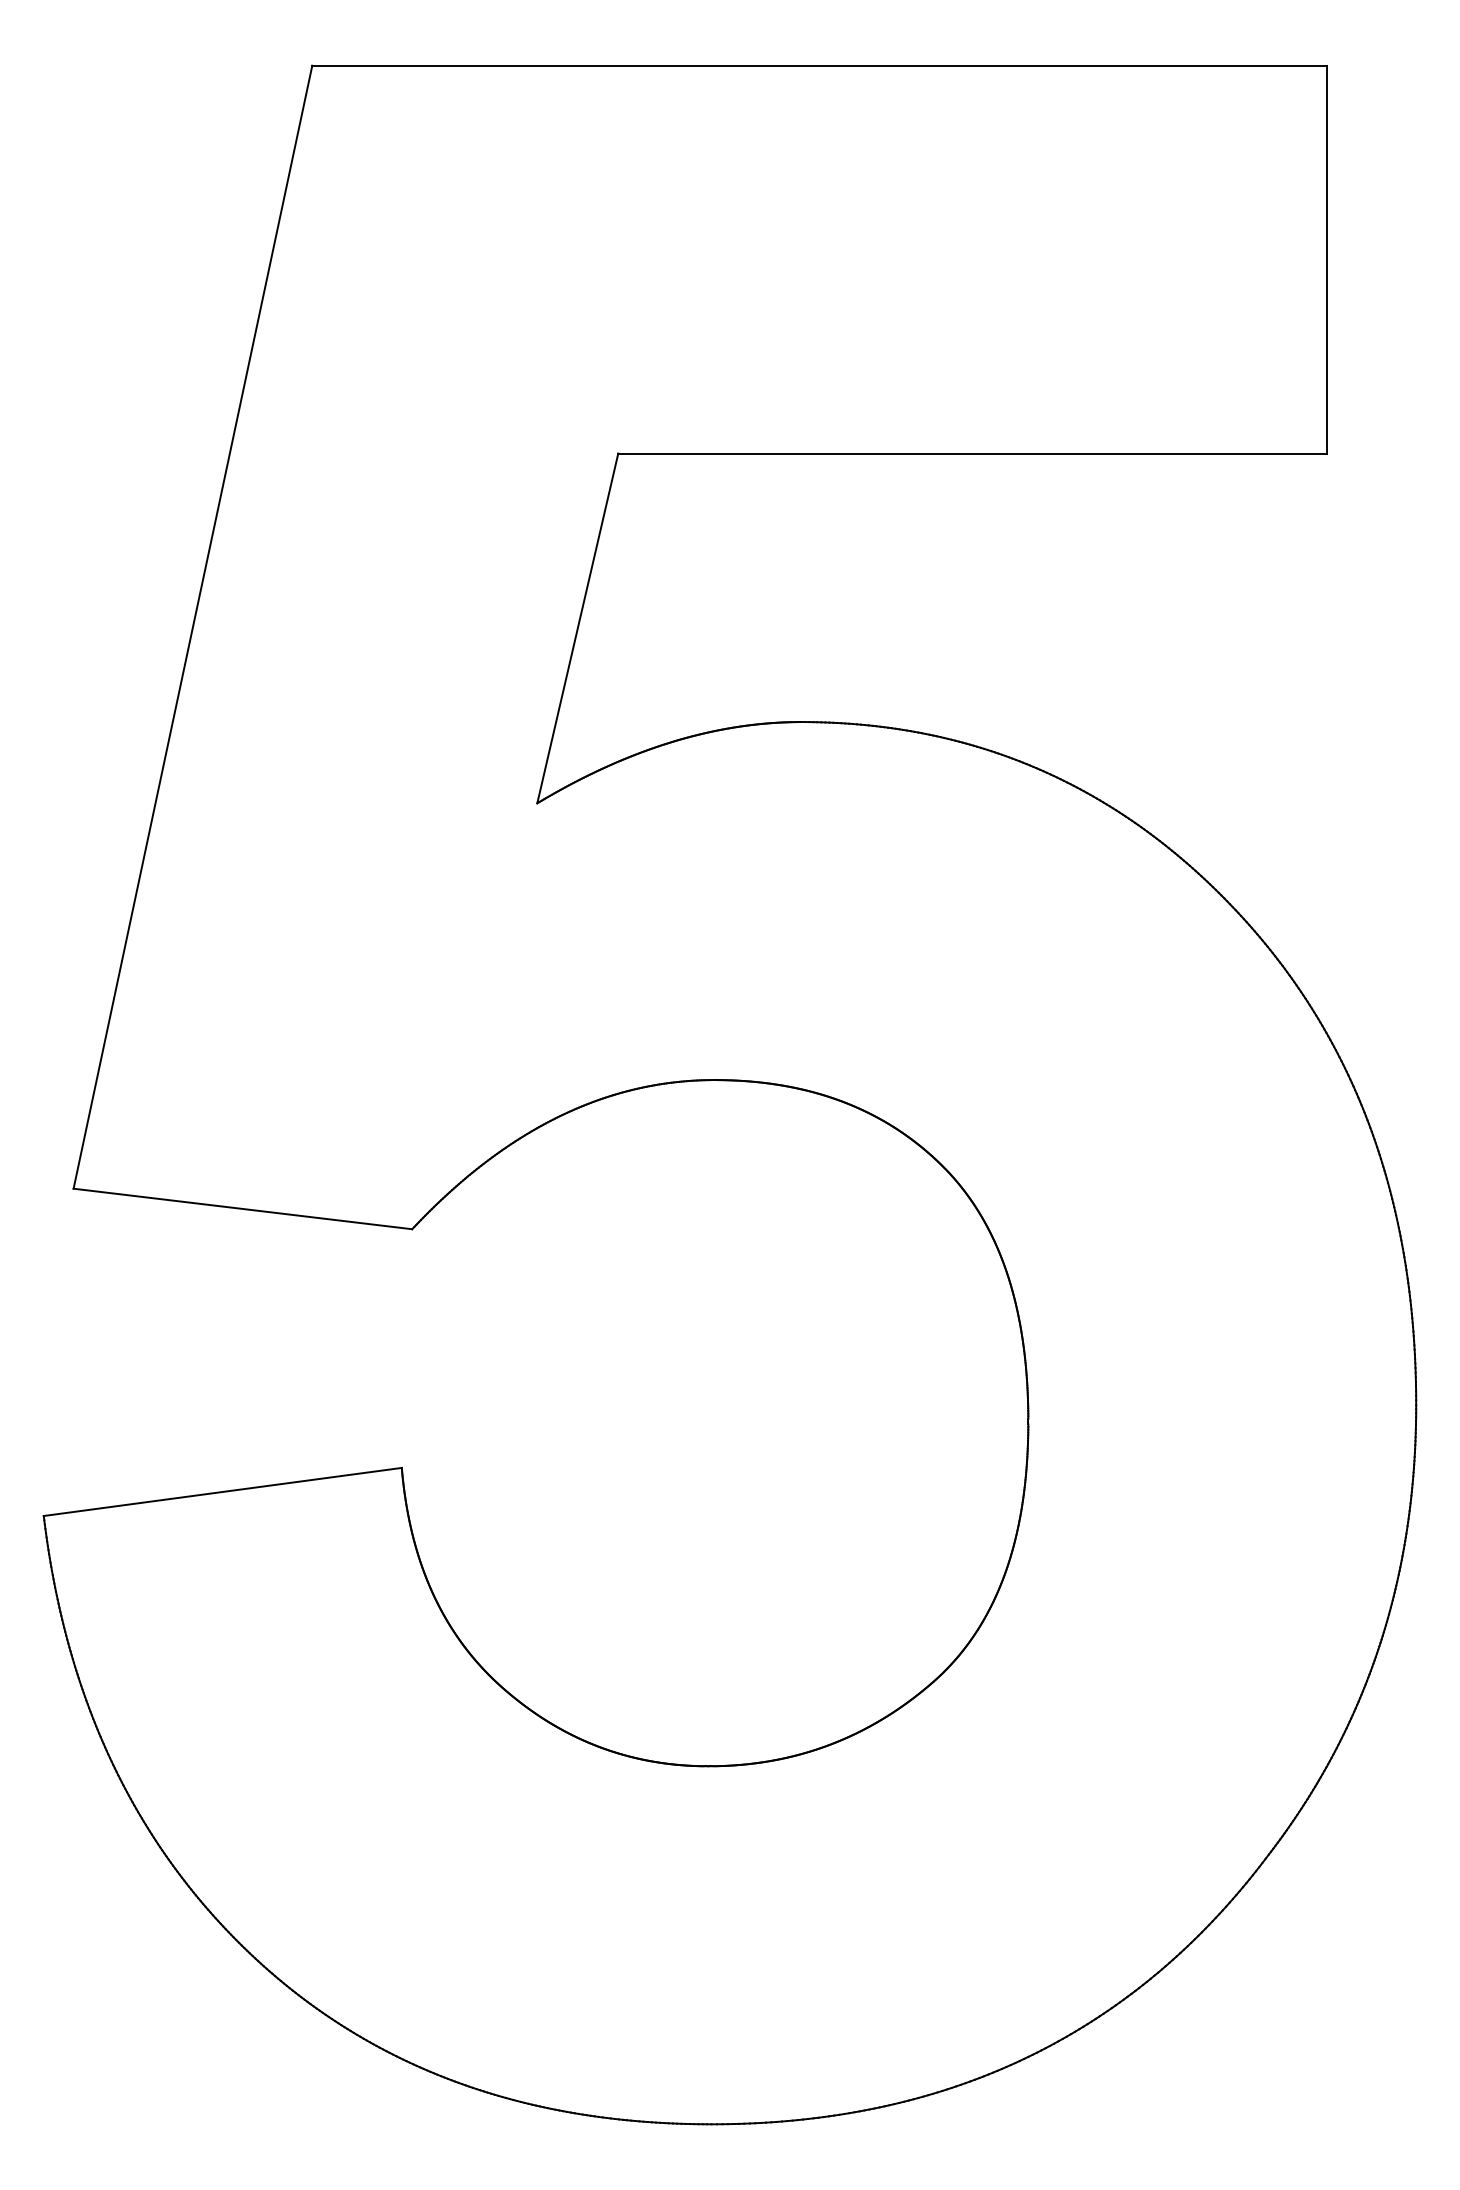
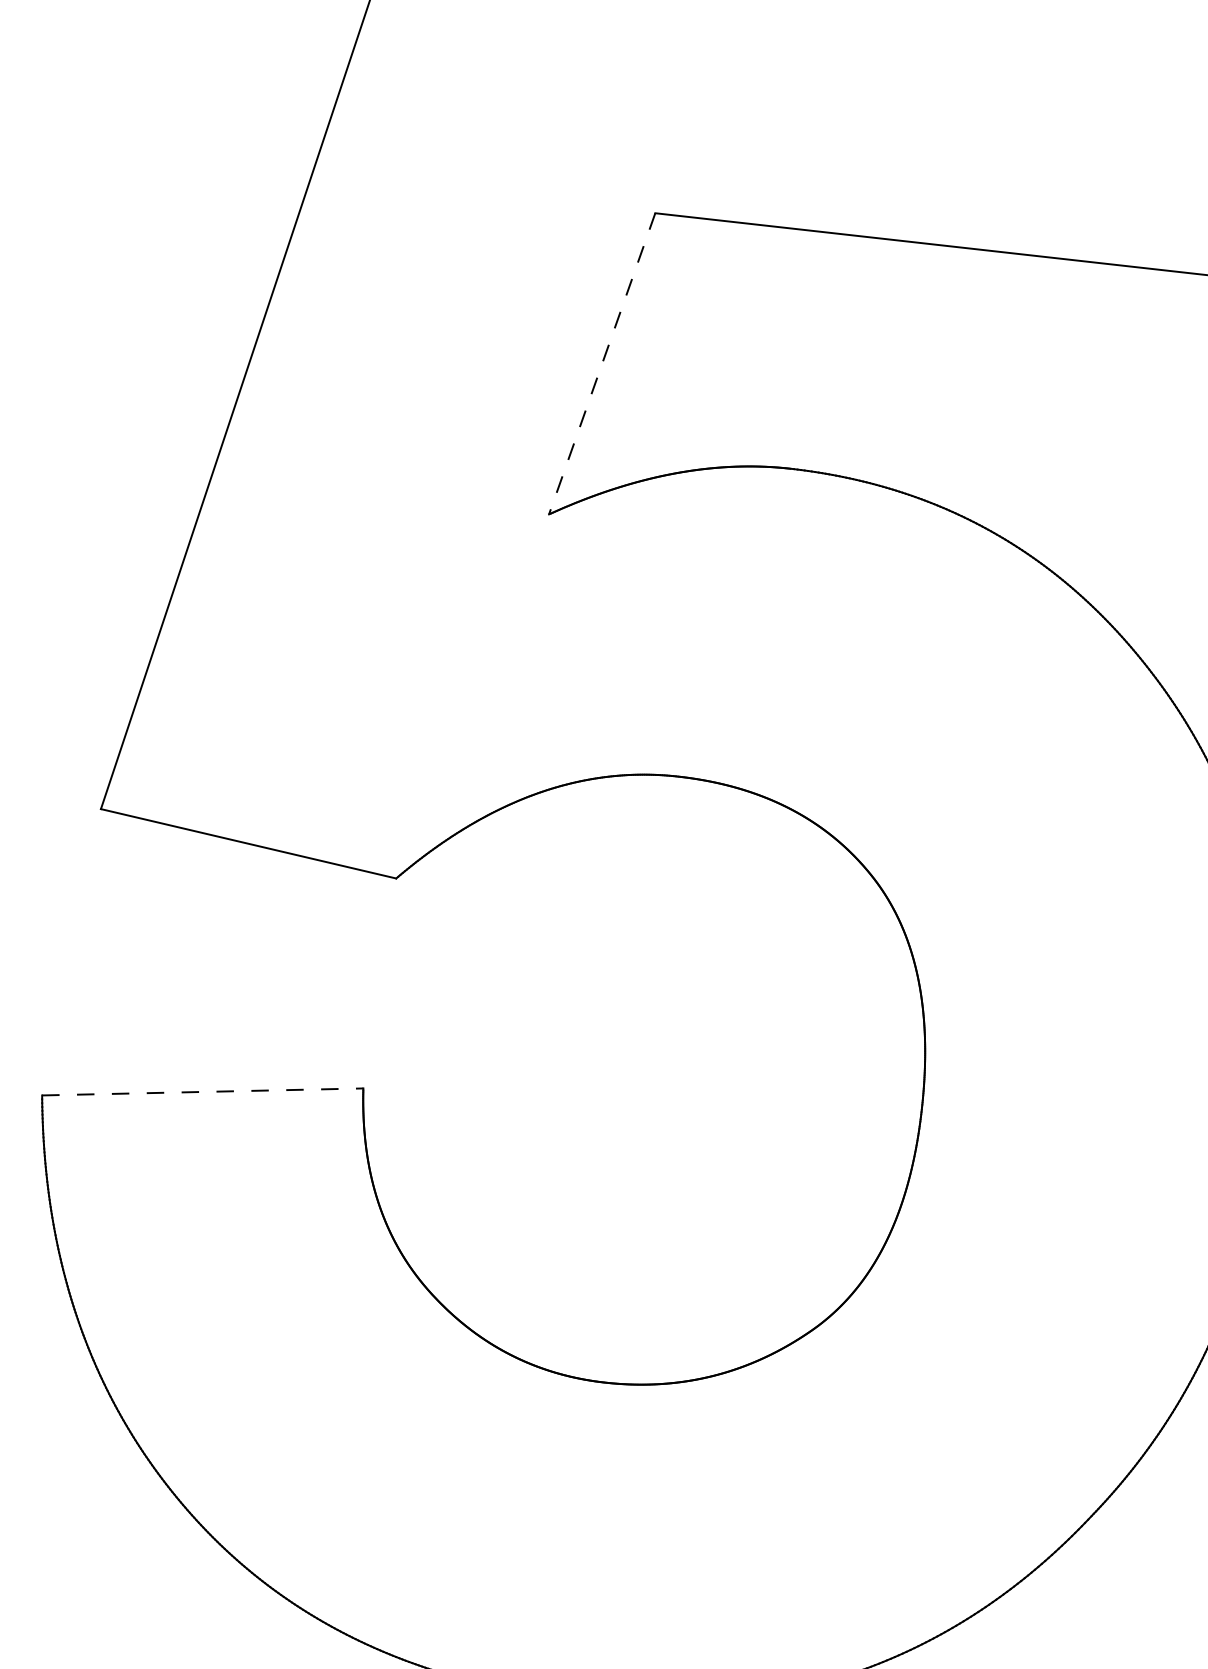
line: (577, 628) -> (601, 363), solid -> dashed
line: (222, 1491) -> (202, 1091), solid -> dashed

